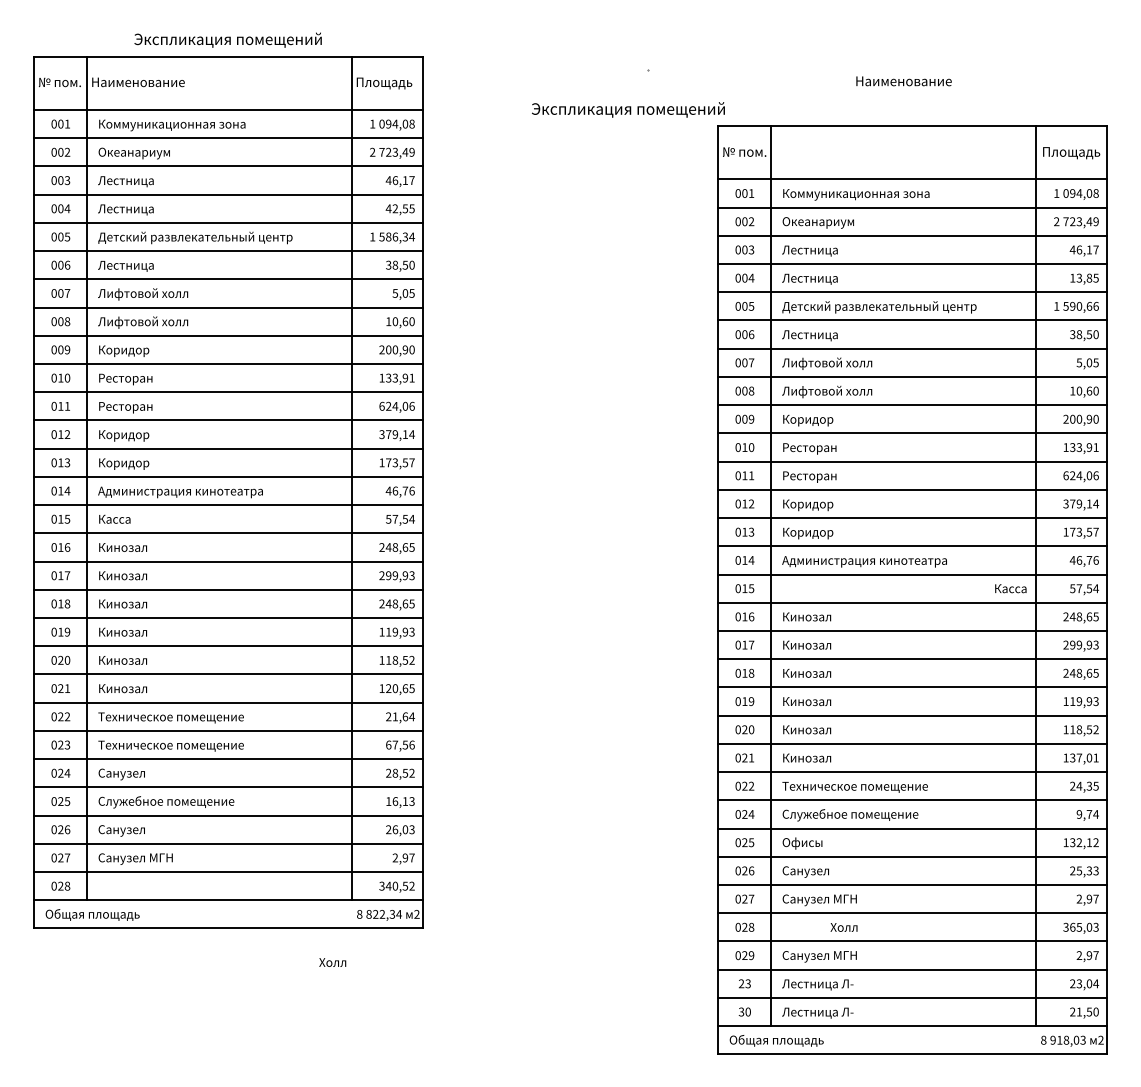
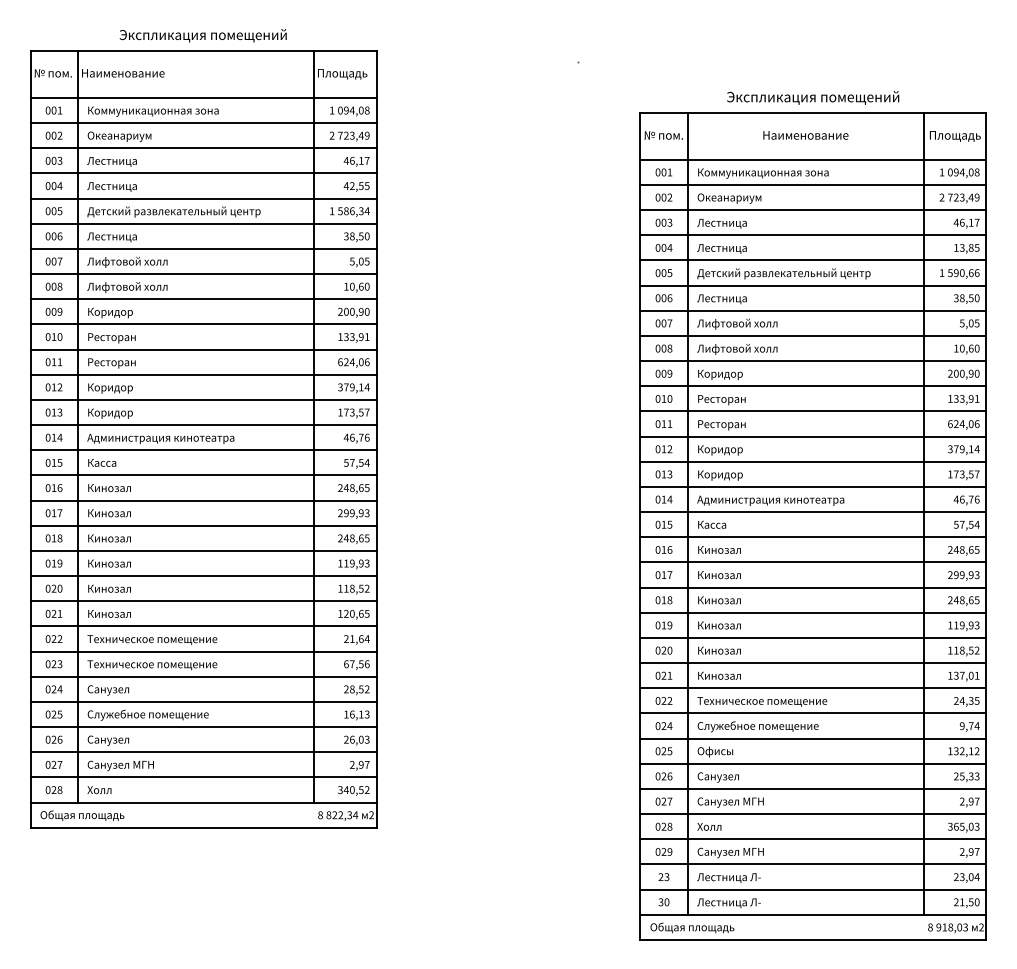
text: (903, 81) -> (805, 135), moved
text: (628, 109) -> (813, 97), moved
text: (1011, 588) -> (712, 524), moved
text: (844, 927) -> (709, 826), moved
text: (332, 962) -> (99, 790), moved

